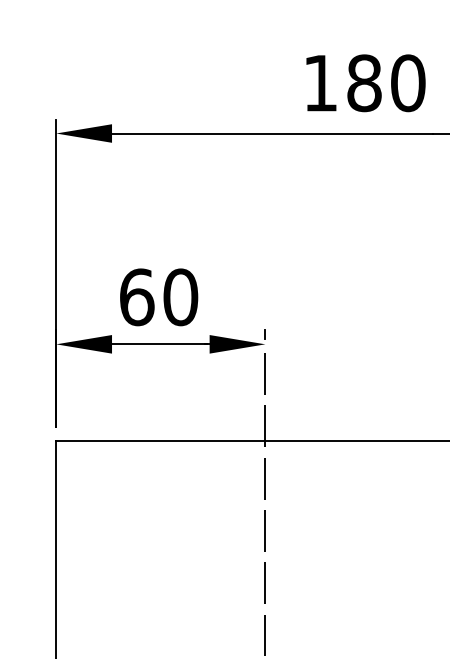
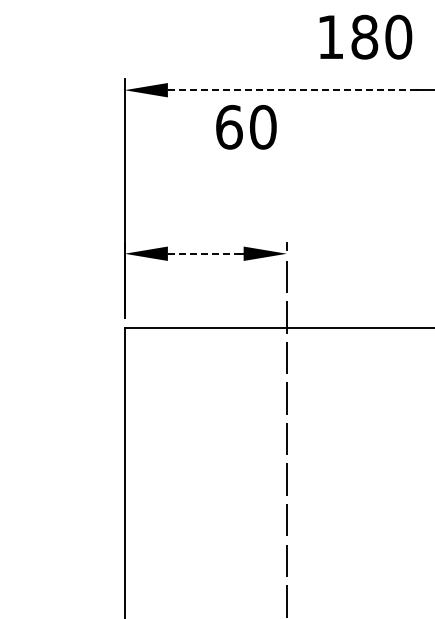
text: (365, 82) -> (365, 36), moved
line: (272, 133) -> (292, 90), solid -> dashed
text: (159, 297) -> (246, 127), moved
line: (159, 343) -> (204, 253), solid -> dashed

